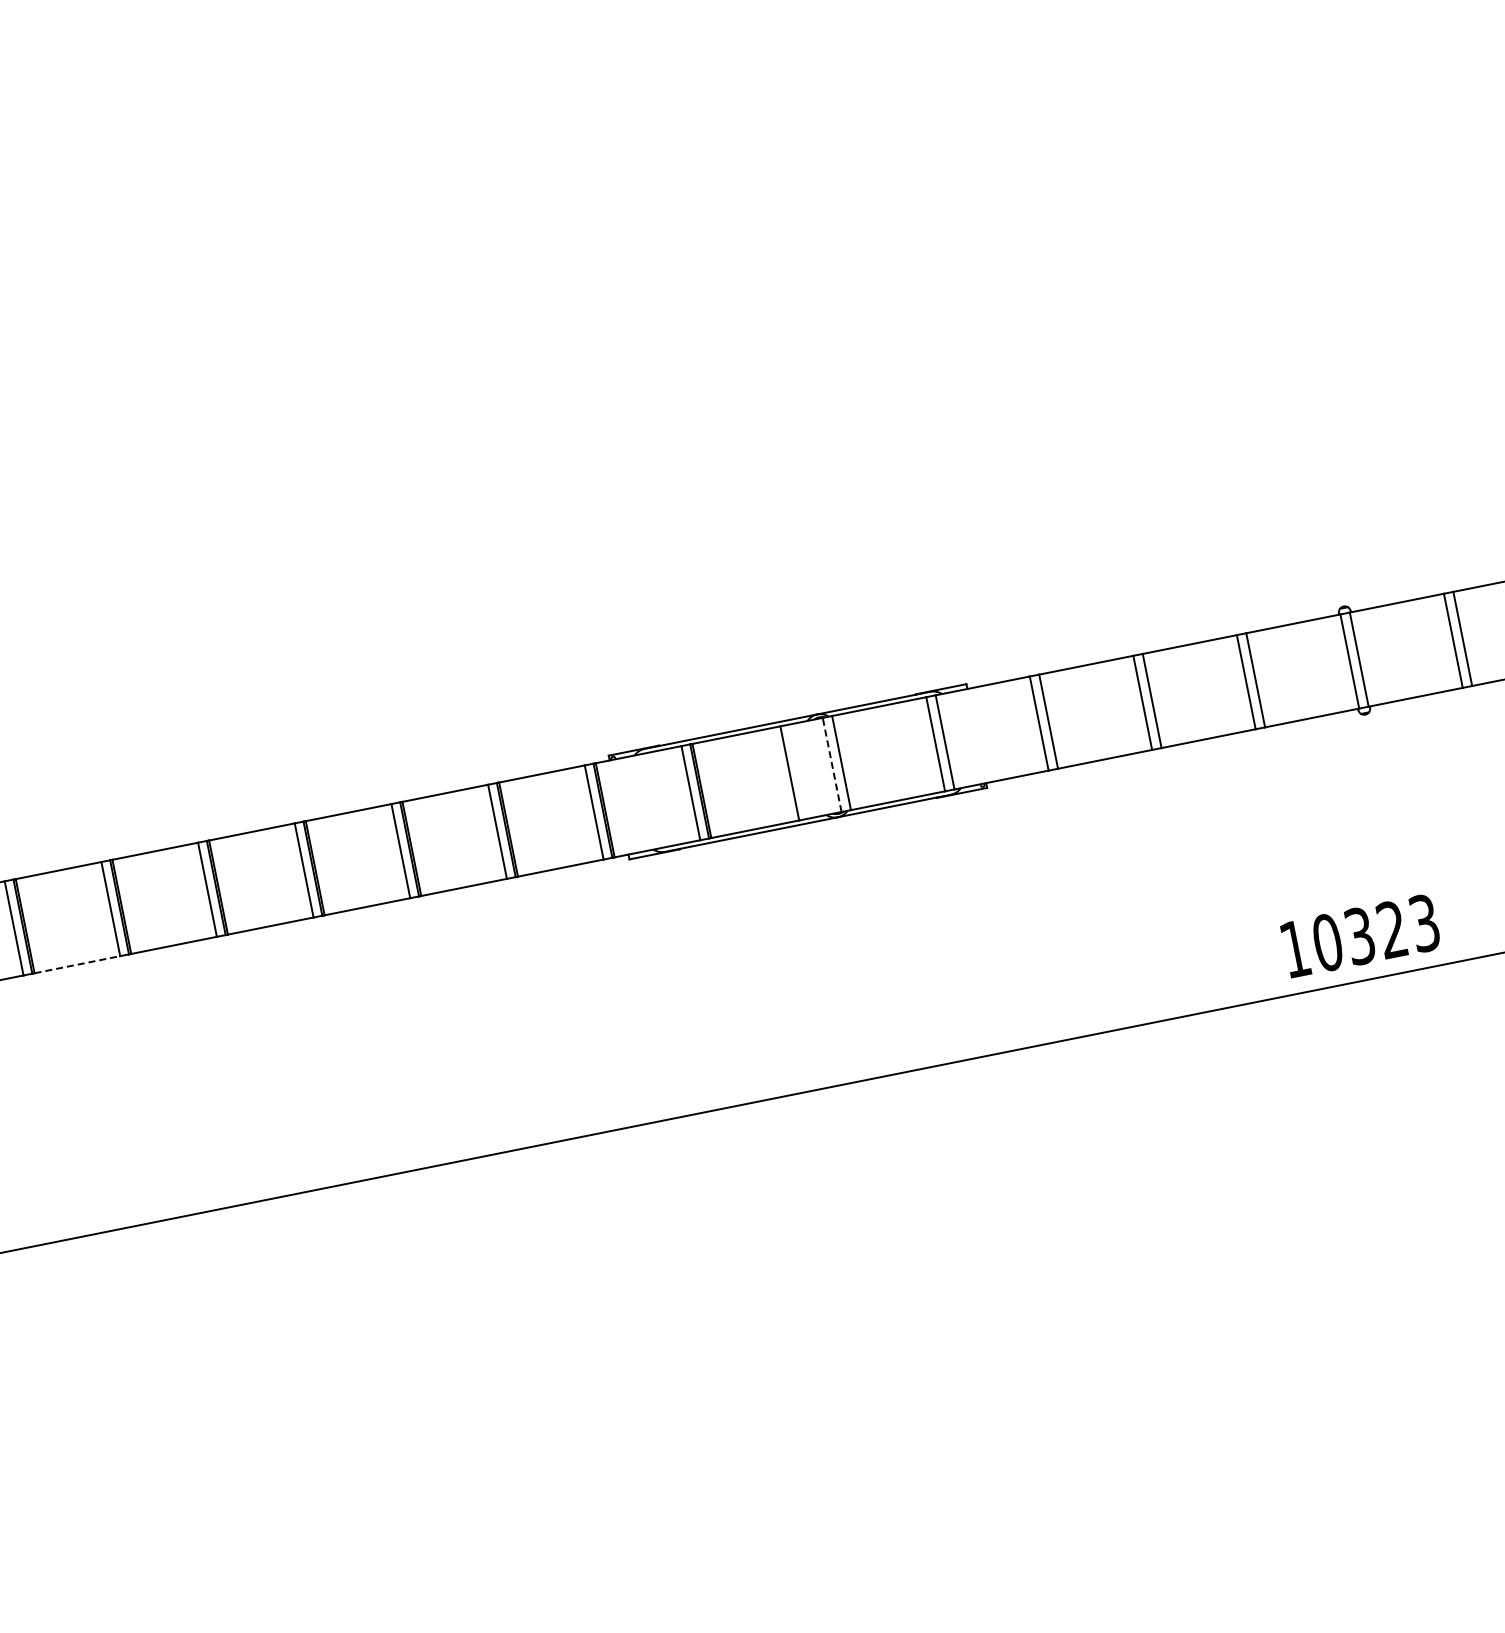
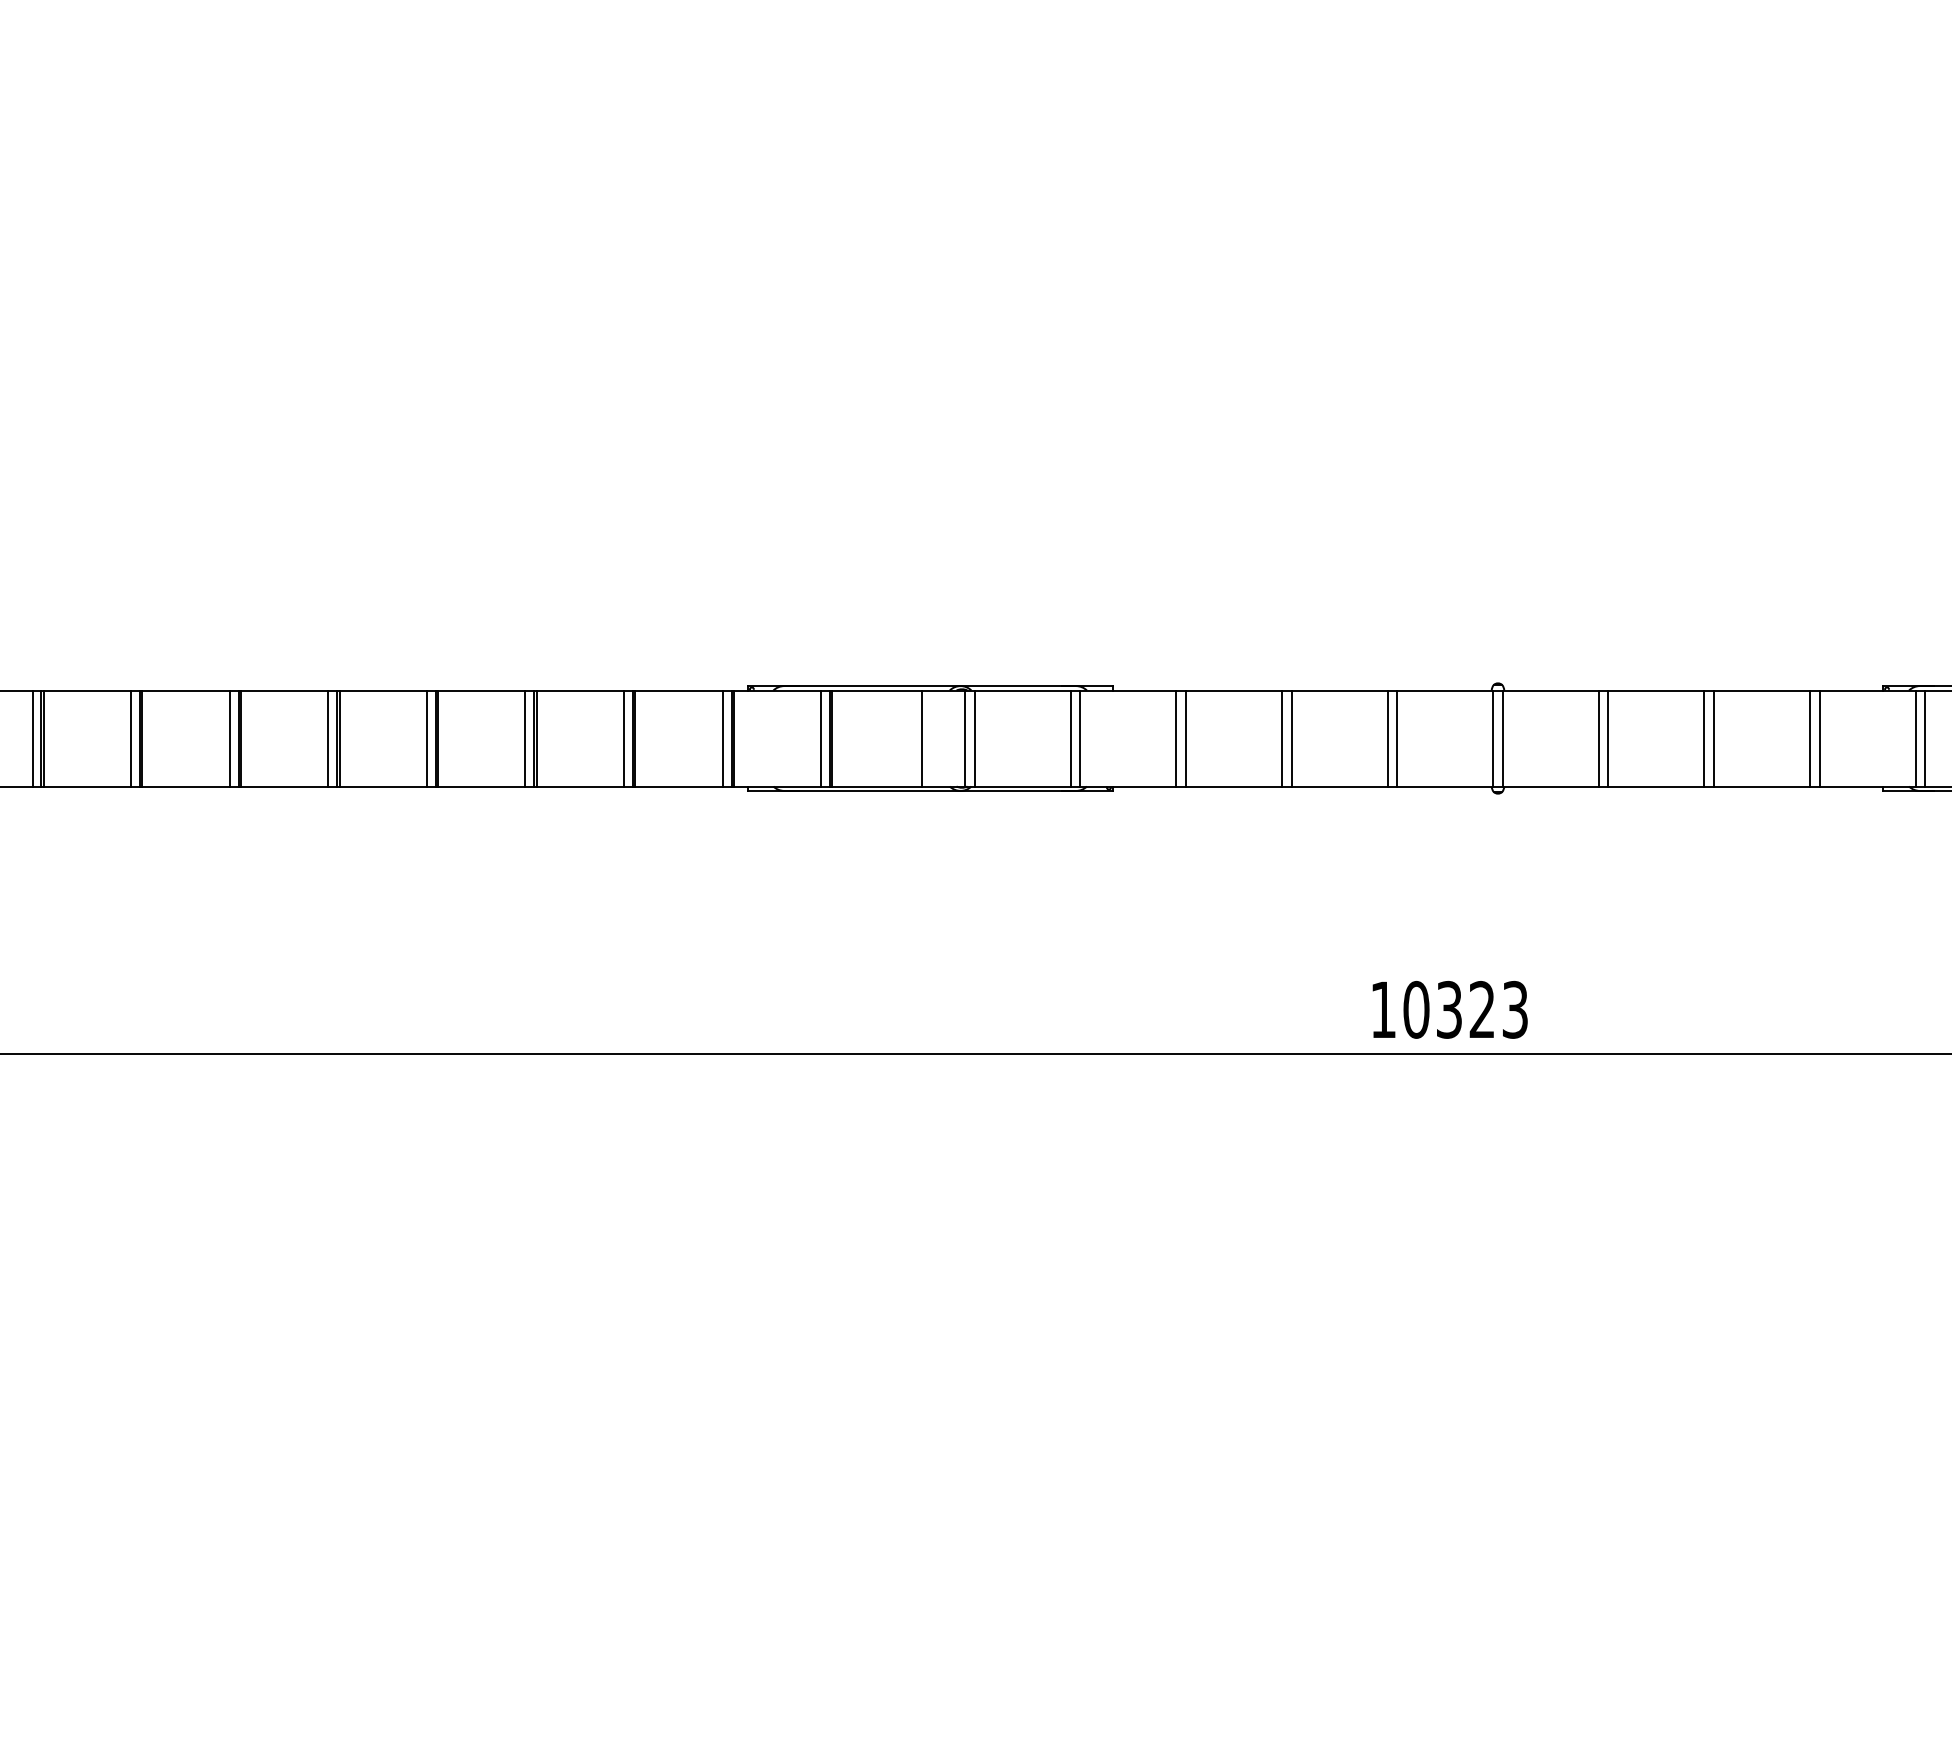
line: (832, 764) -> (965, 738), dashed -> solid
line: (77, 964) -> (186, 786), dashed -> solid

